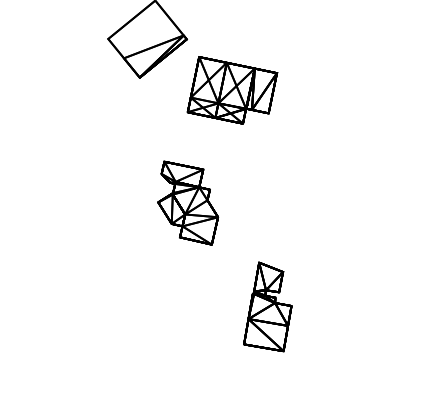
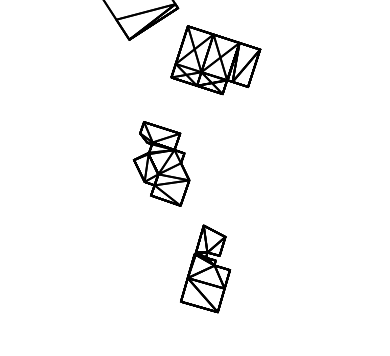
part: (267, 306) -> (207, 268), moved

